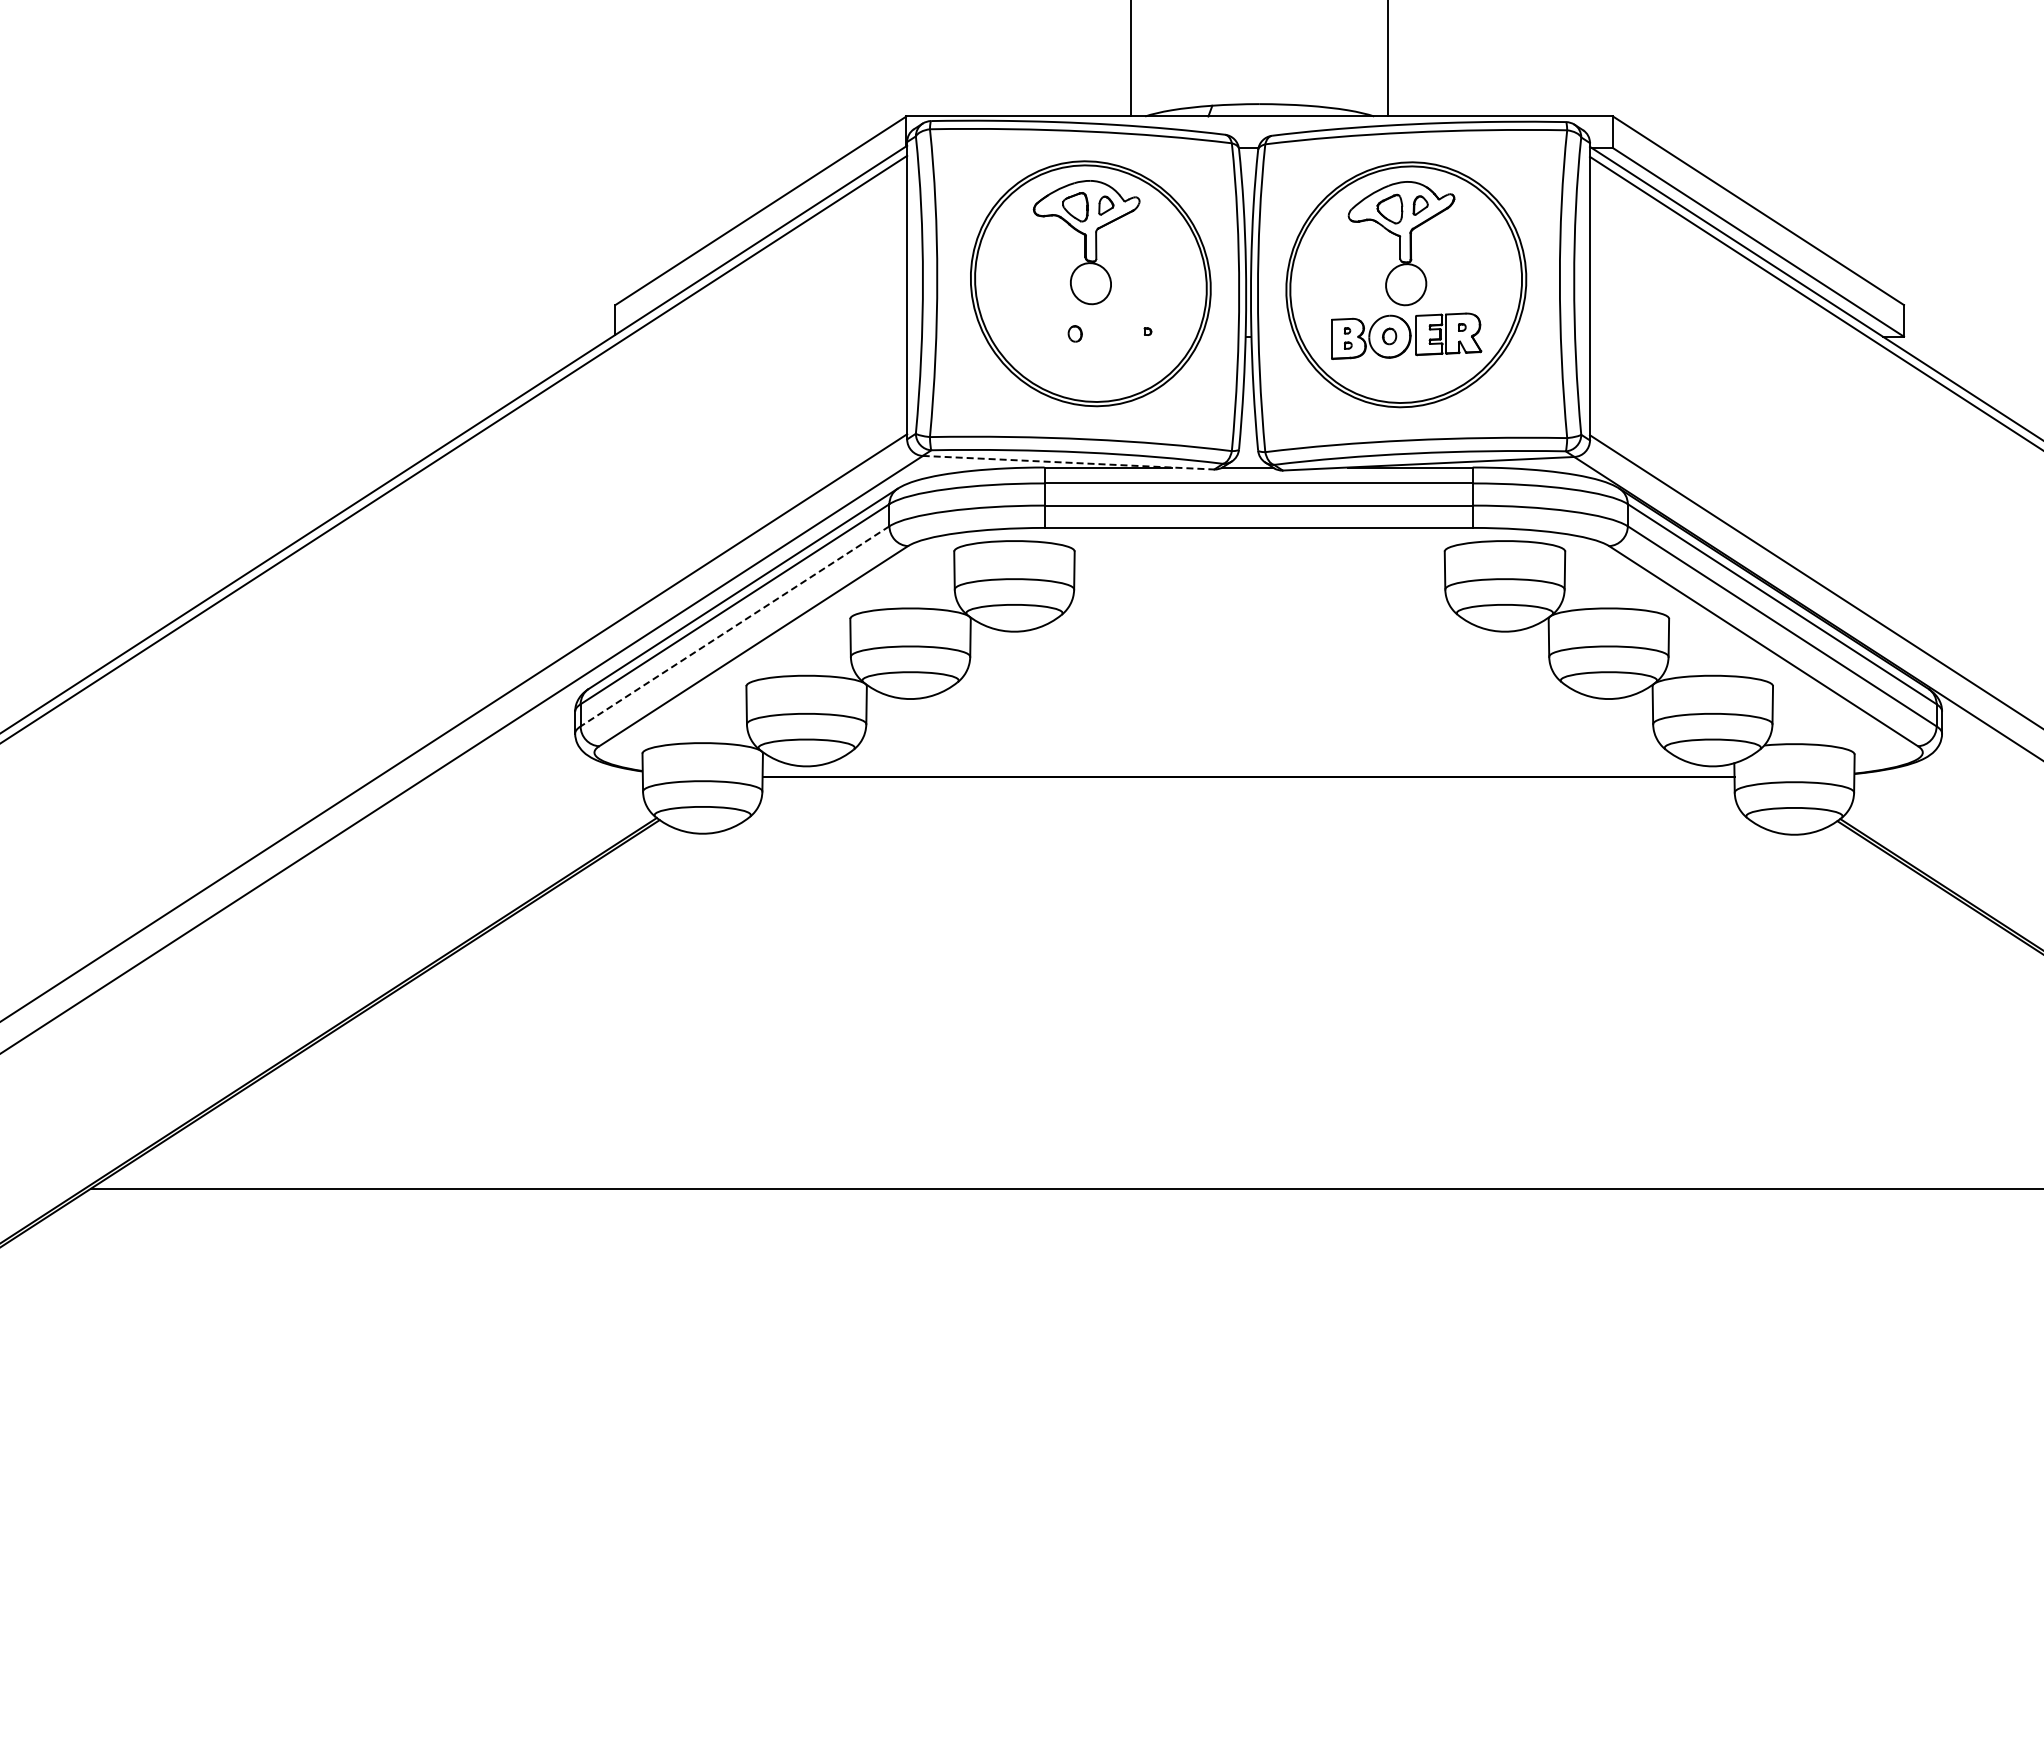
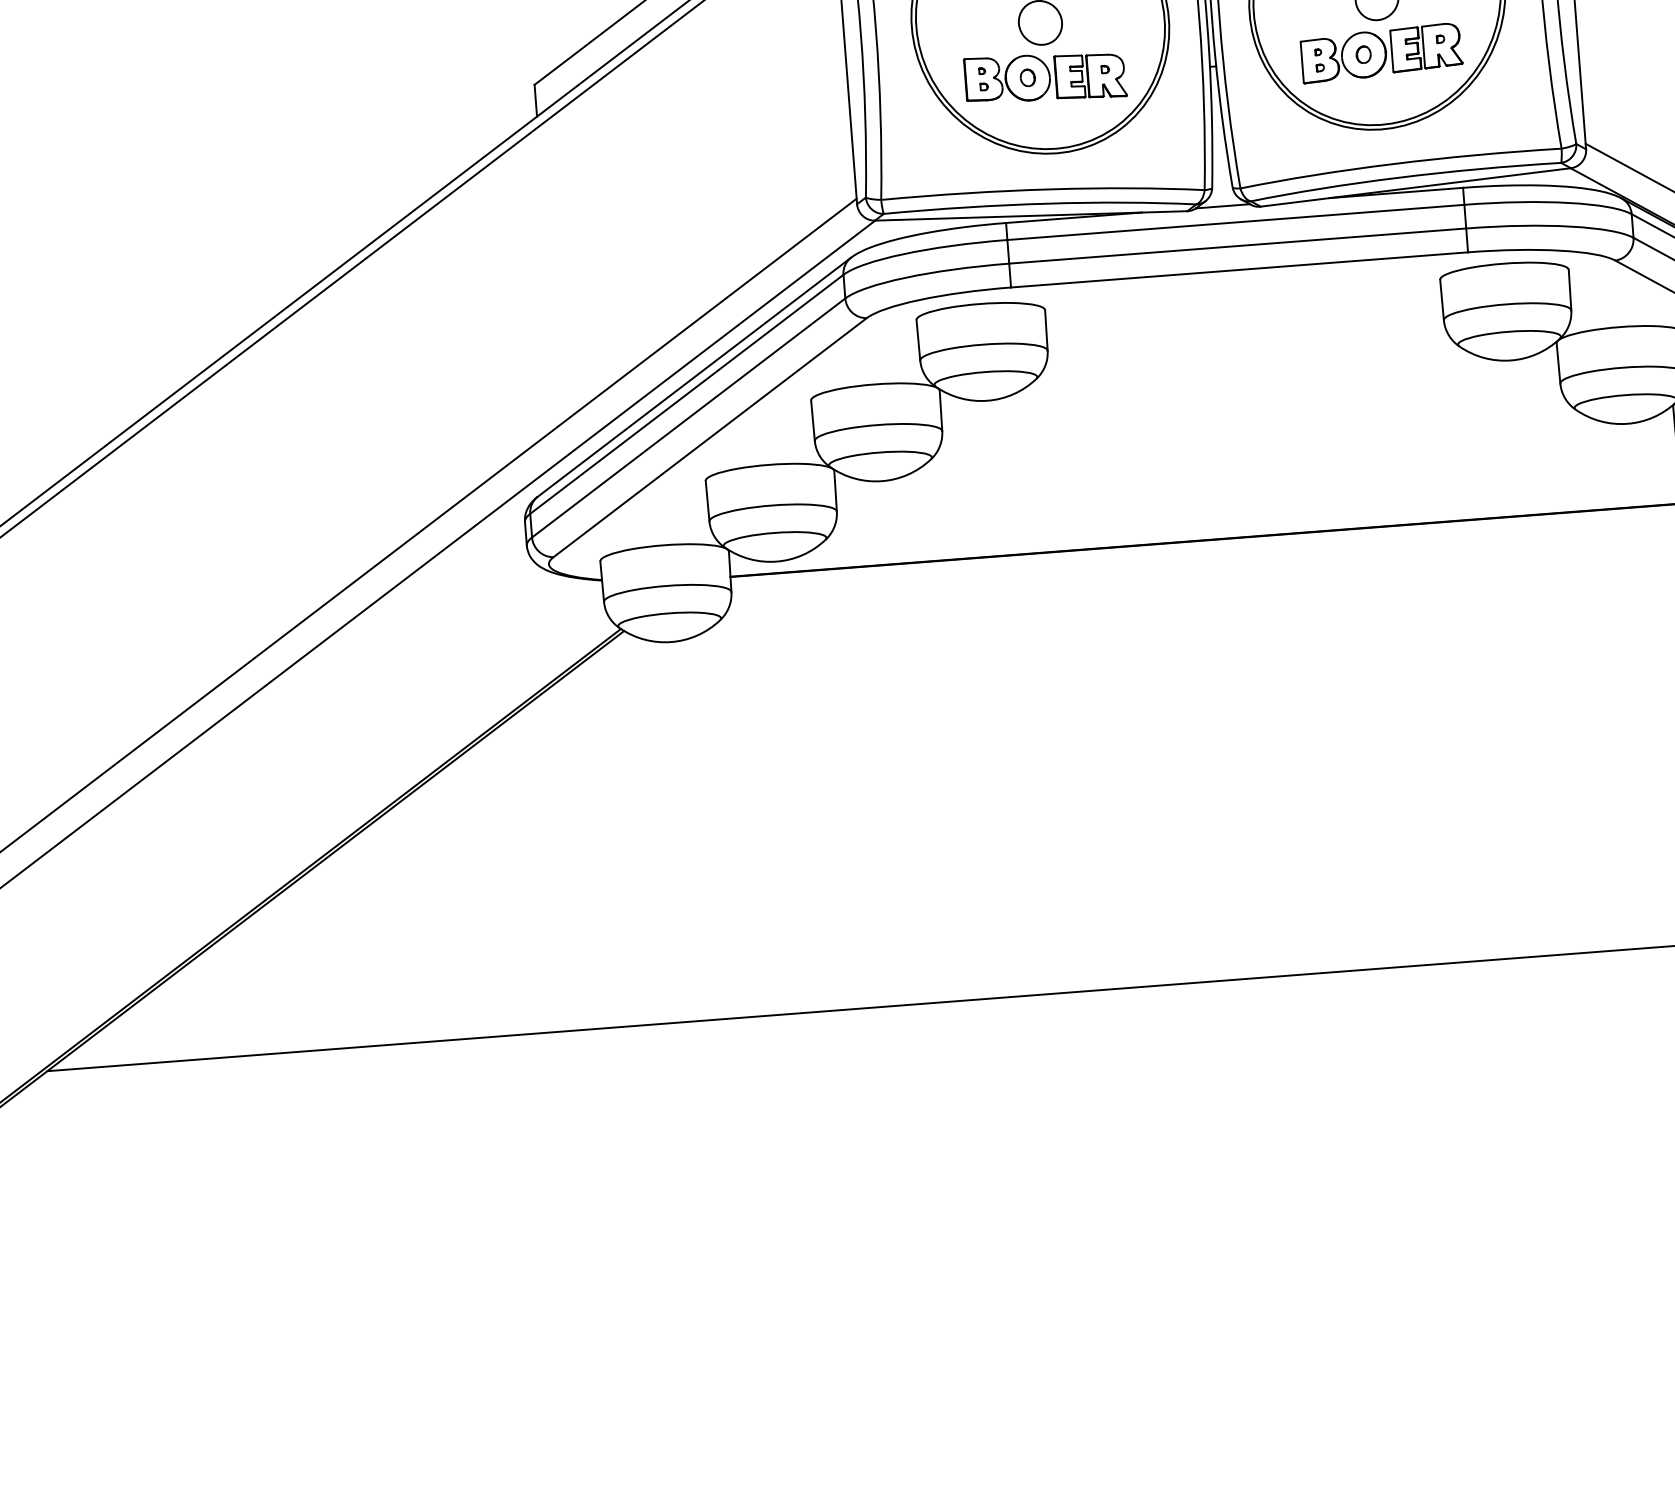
part: (1091, 334) -> (1045, 77), added
line: (1068, 462) -> (1031, 215), dashed -> solid
line: (734, 626) -> (688, 418), dashed -> solid

